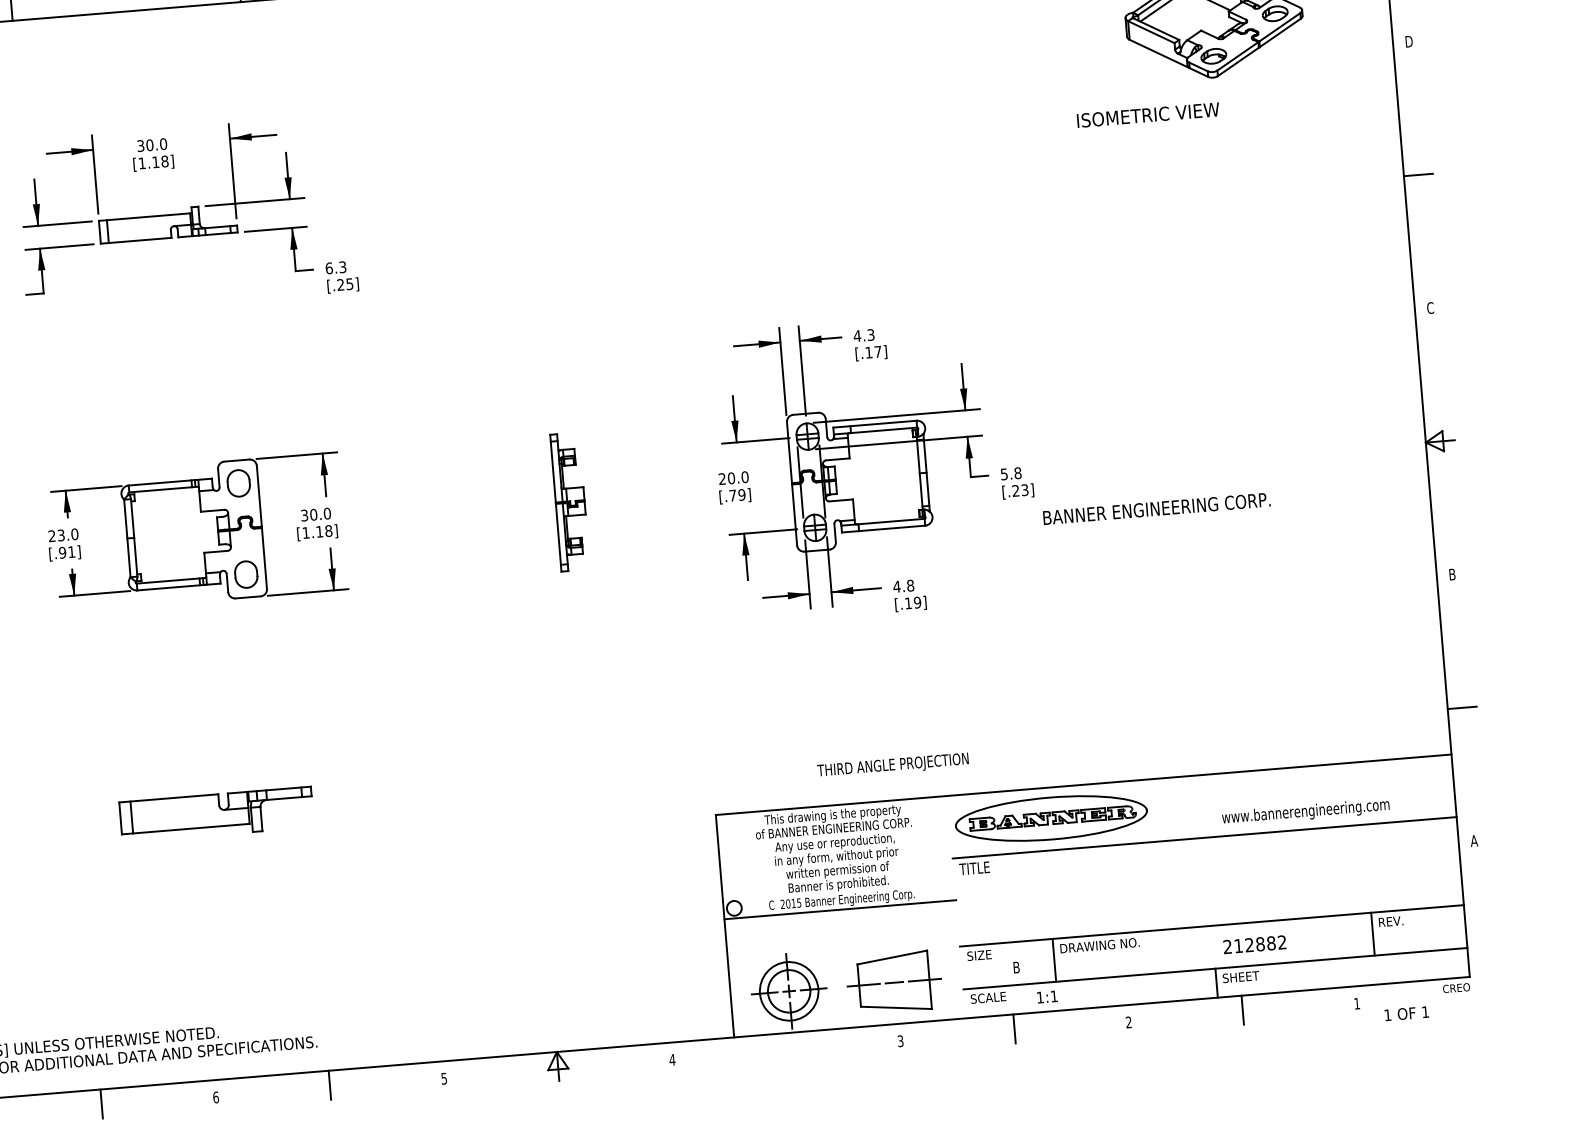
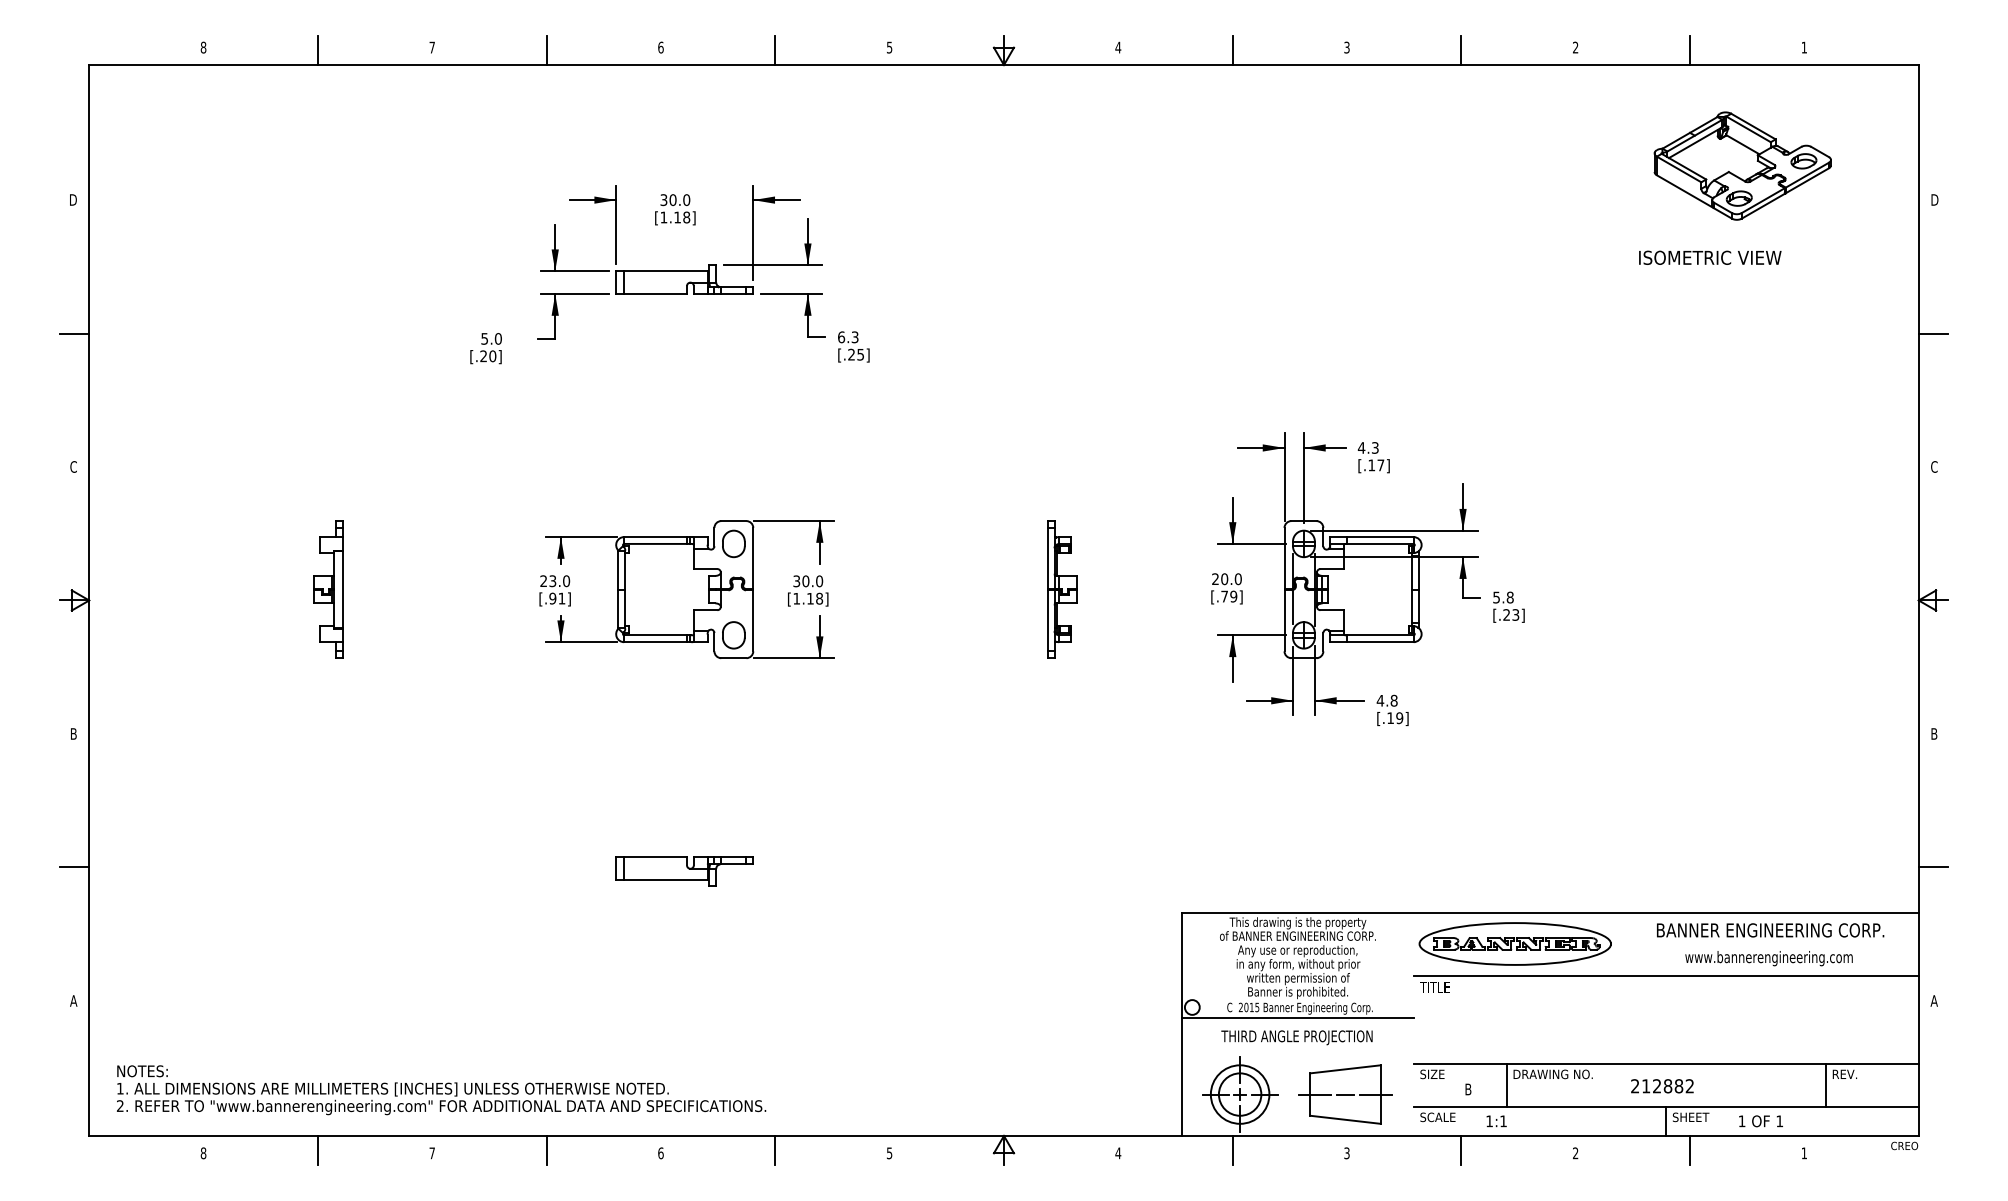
text: (1148, 114) -> (1710, 257), moved
text: (1156, 508) -> (1770, 930), moved
text: (892, 765) -> (1296, 1037), moved
part: (216, 814) -> (684, 871), size x0.71
text: (1254, 944) -> (1662, 1086), moved
text: (1406, 1013) -> (1760, 1121), moved
line: (786, 1046) -> (1232, 1149), added

